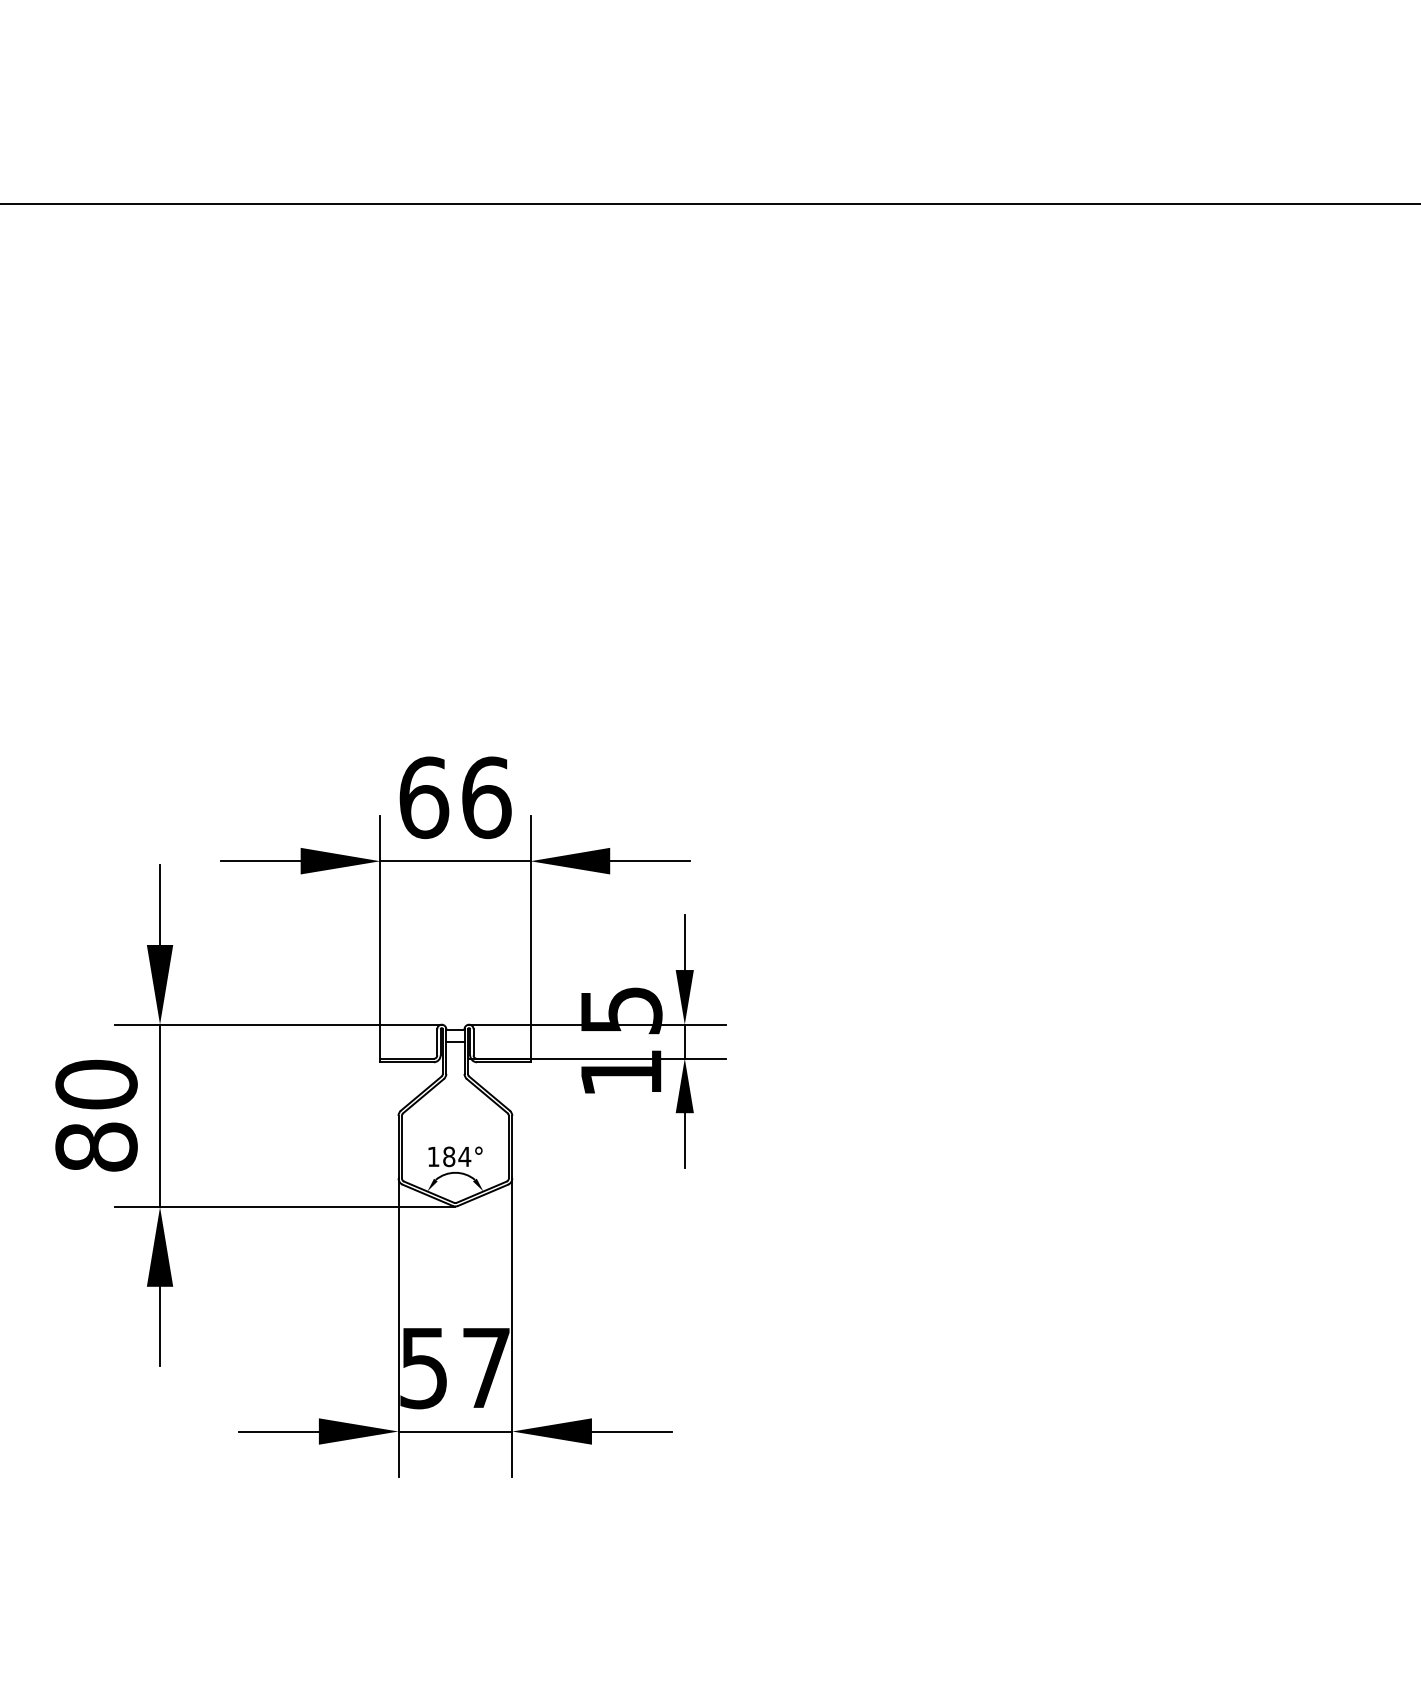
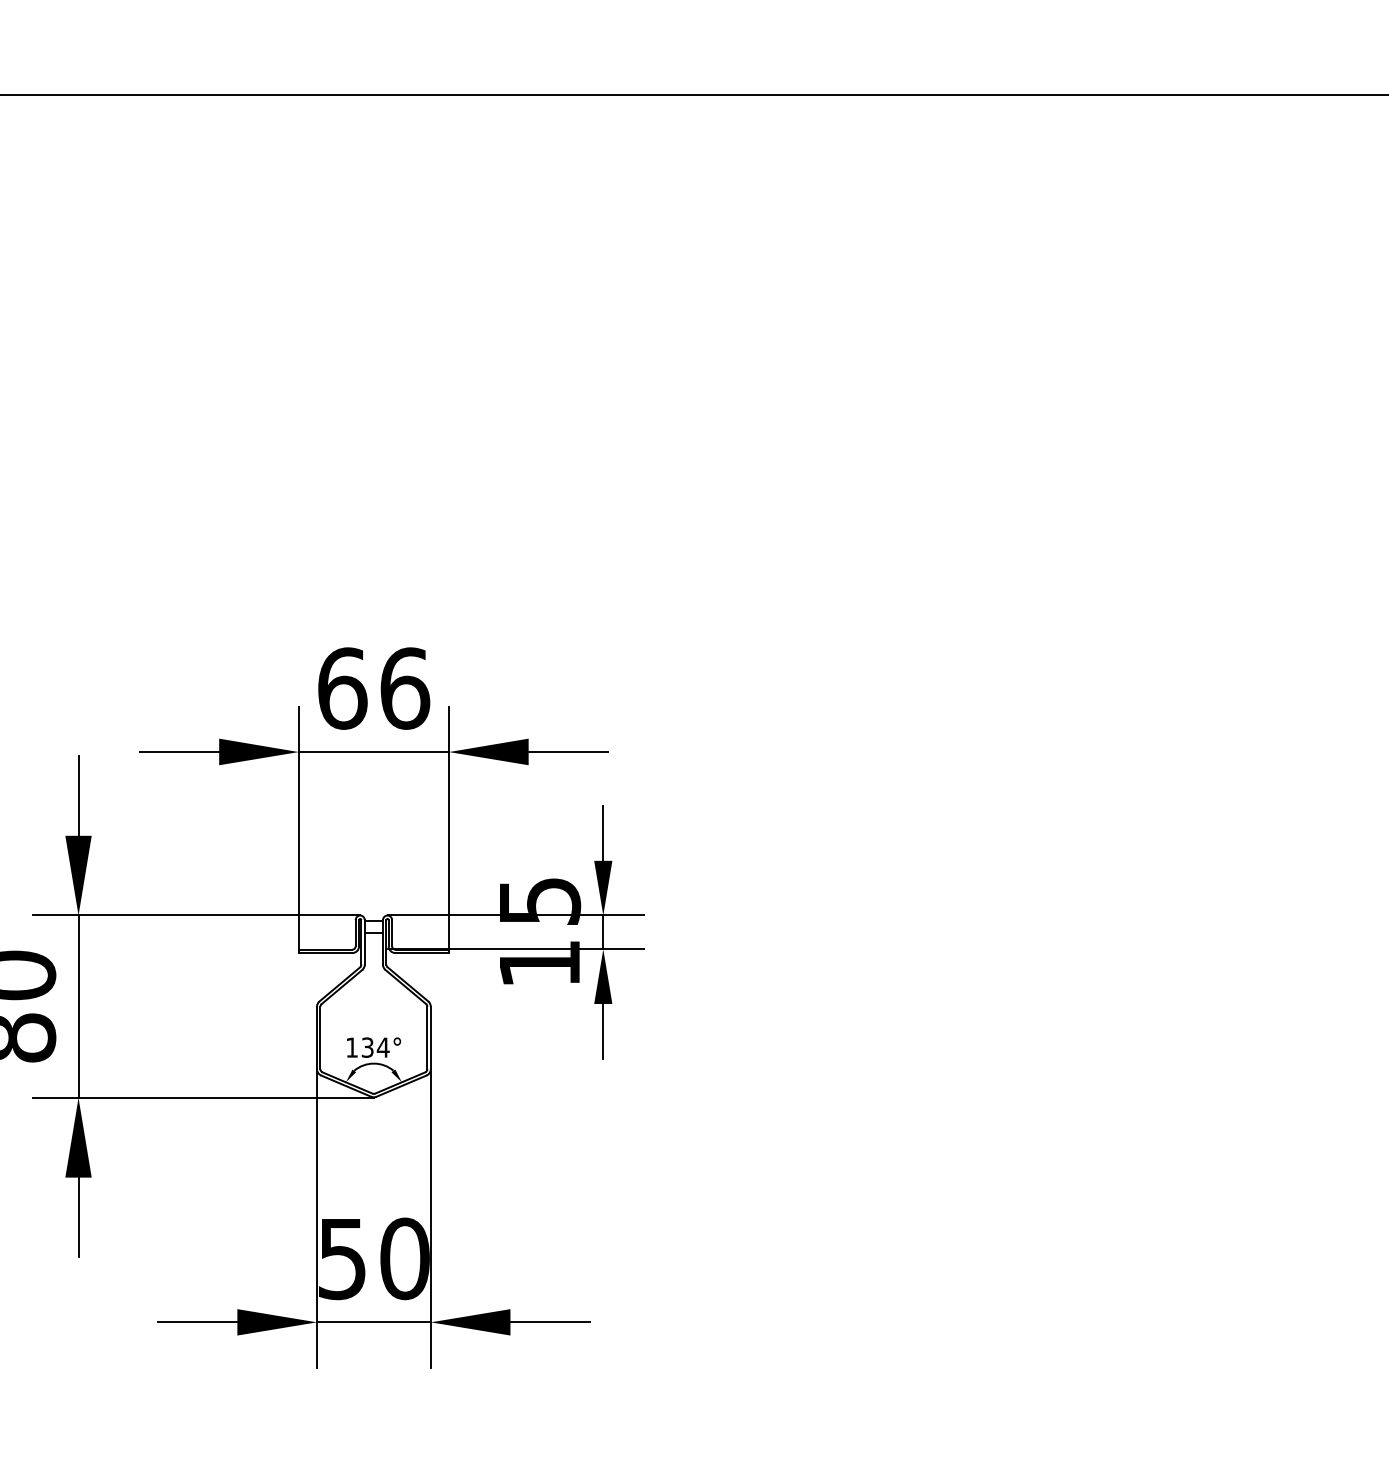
text: (449, 1156) -> (367, 1047), 184° -> 134°
text: (486, 1367) -> (404, 1258), 57 -> 50

